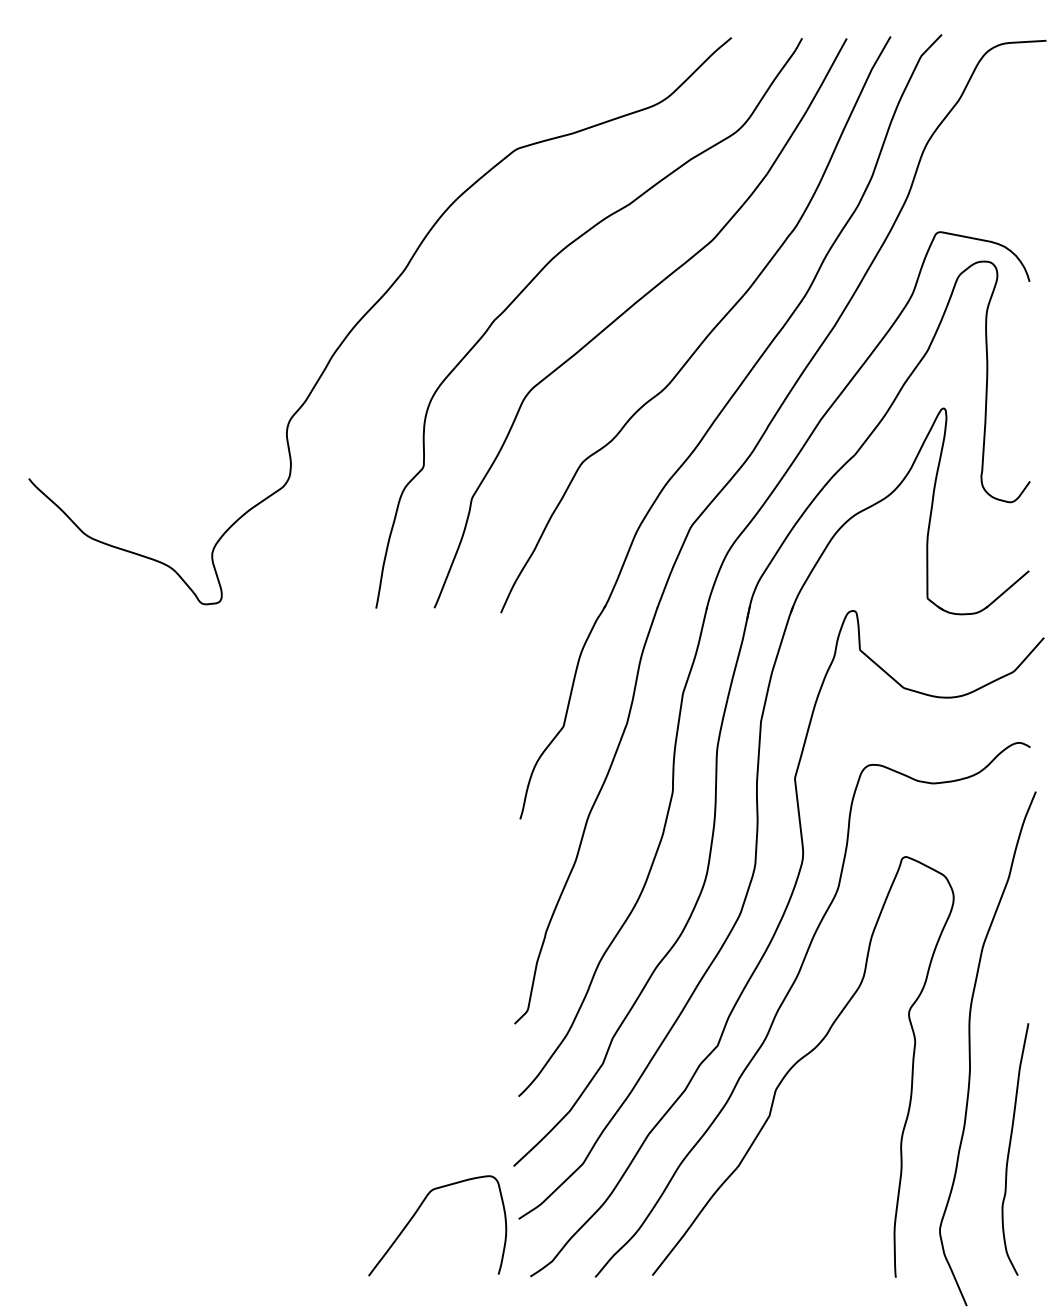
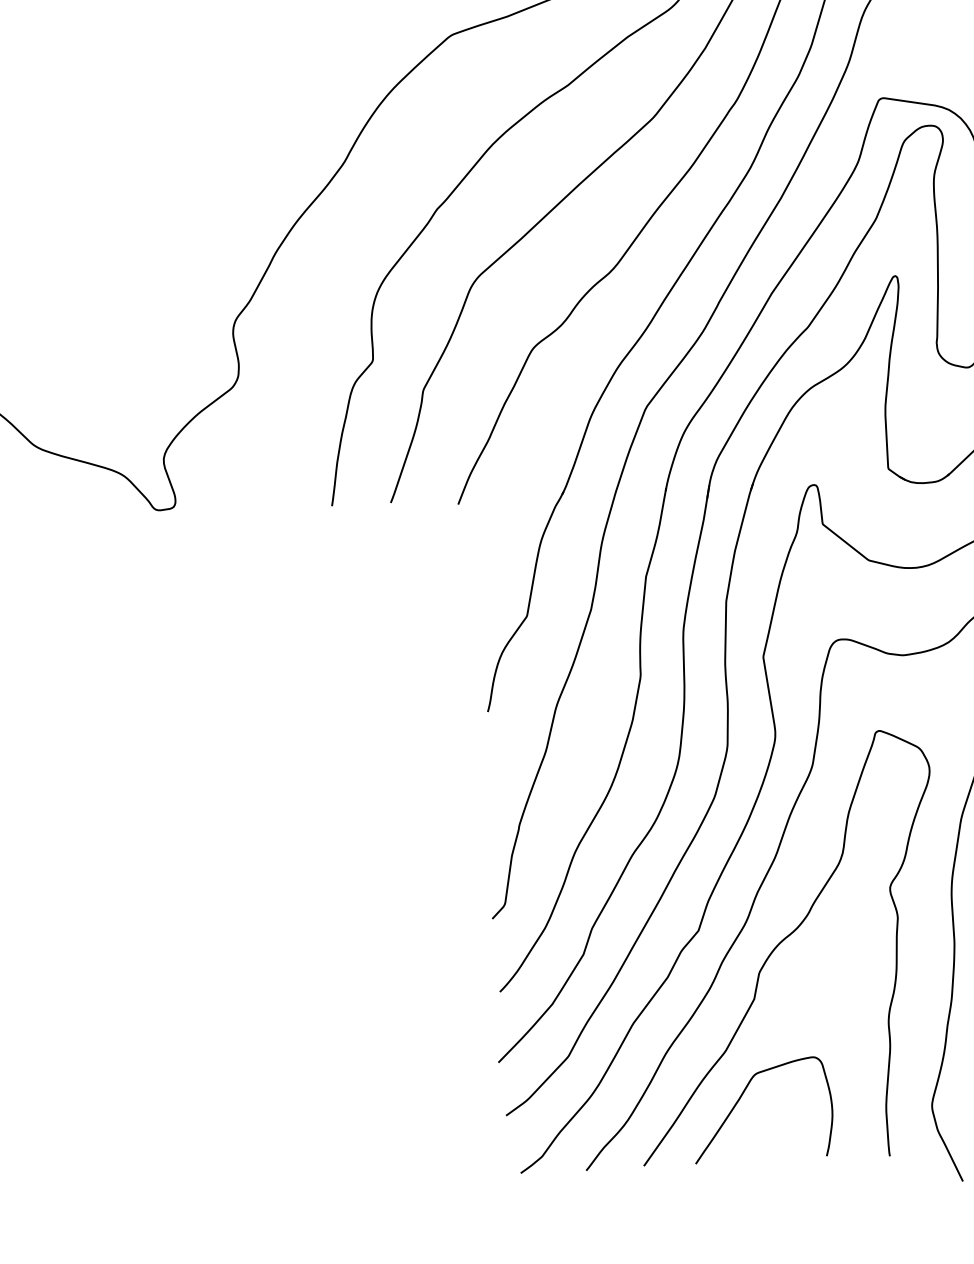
curve: (416, 1213) -> (740, 1098), moved

